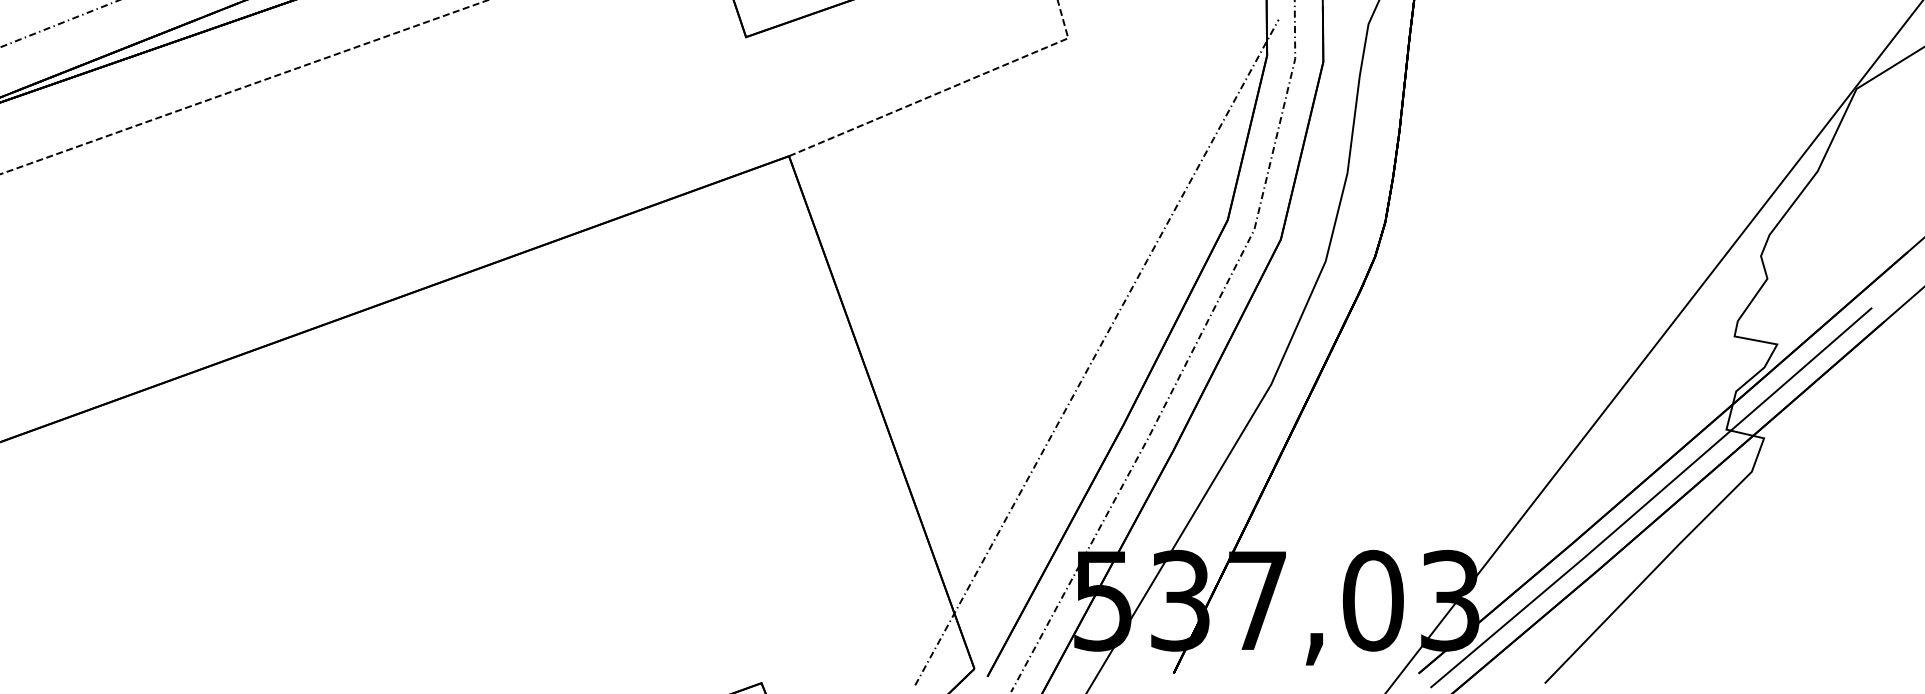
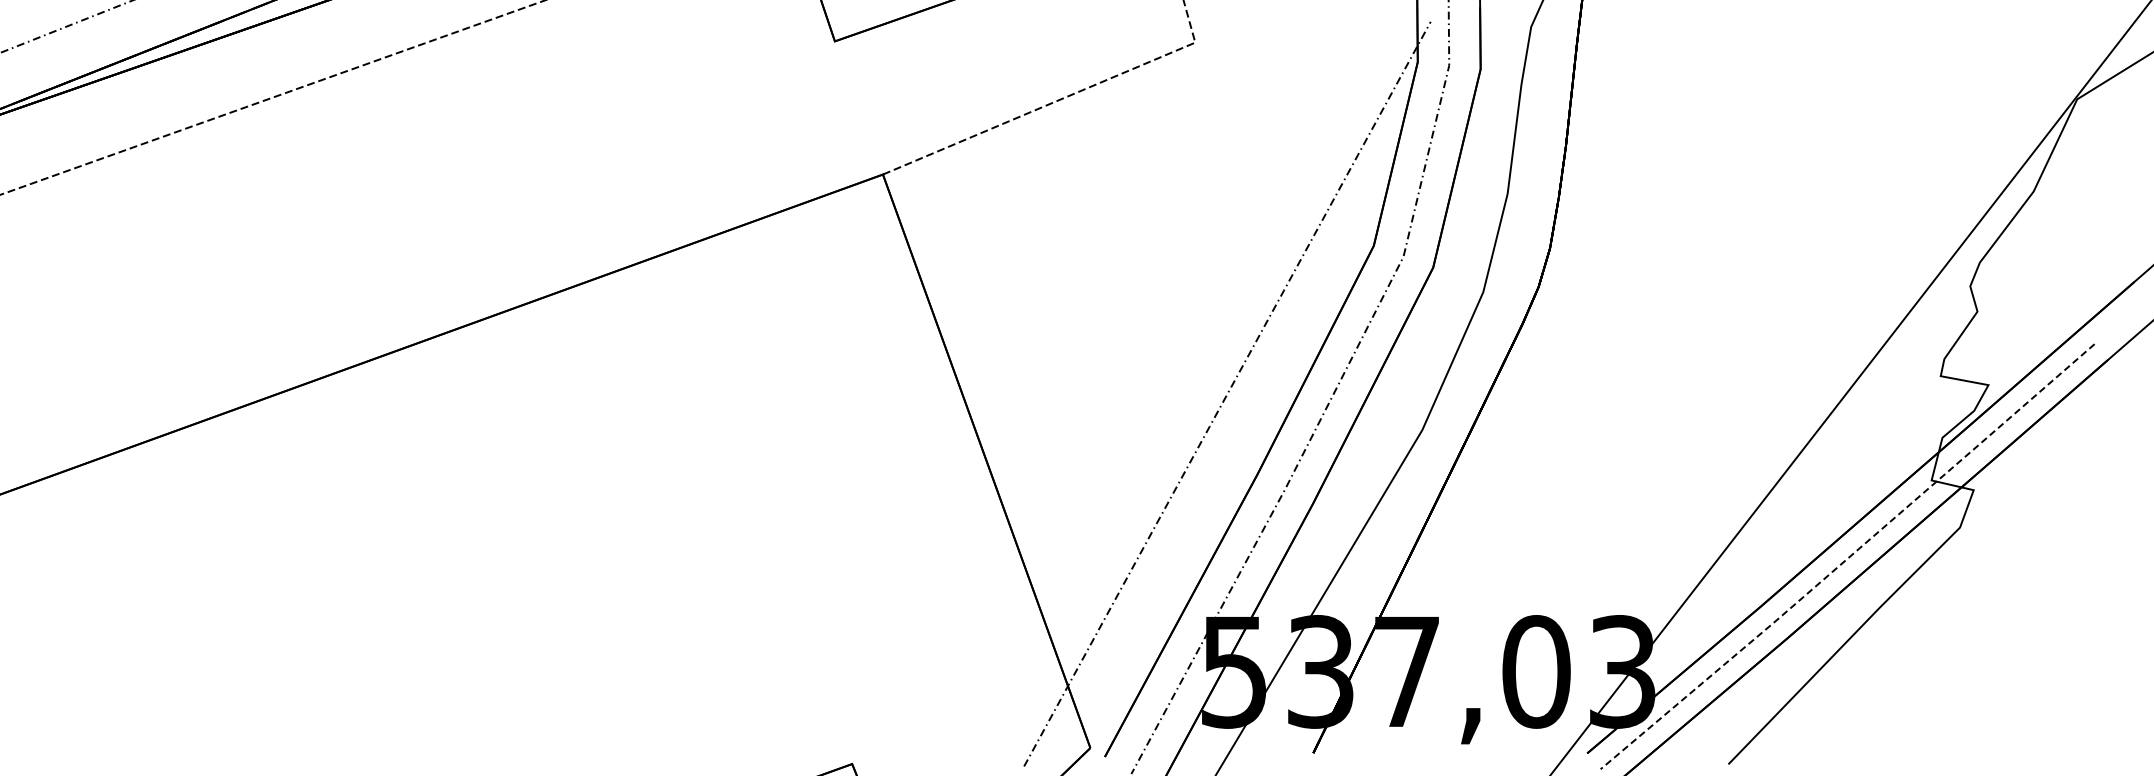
line: (1652, 499) -> (1848, 558), solid -> dashed

